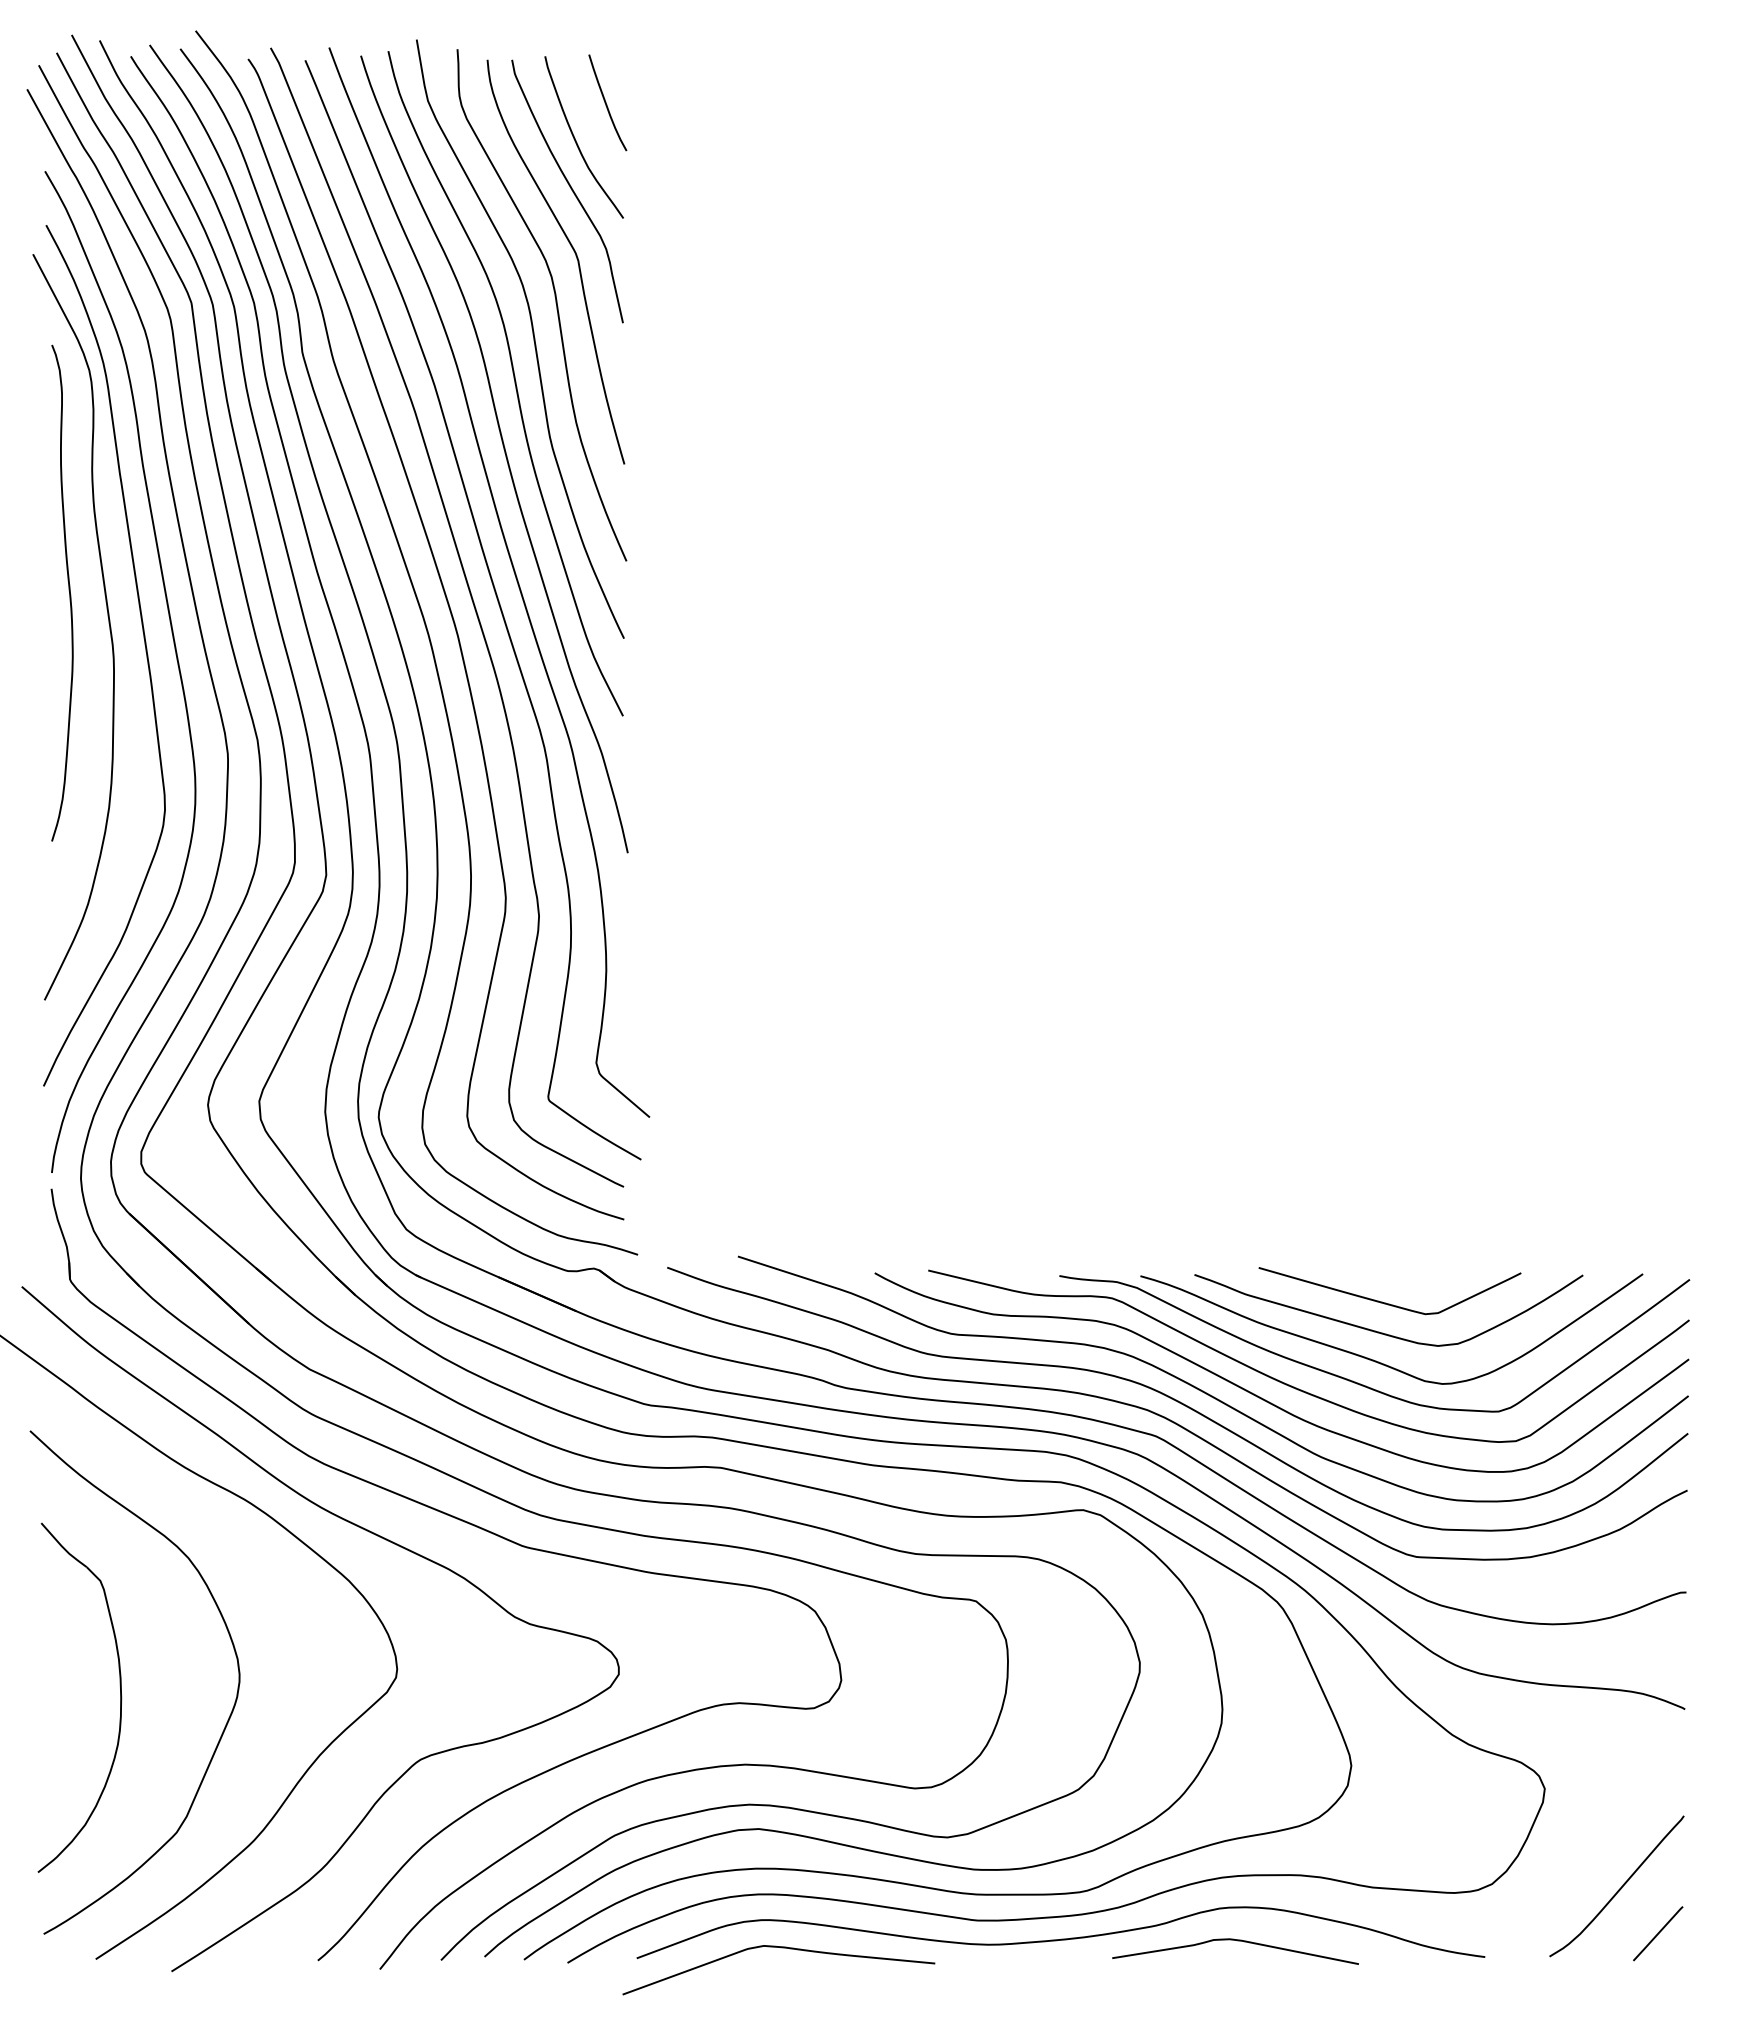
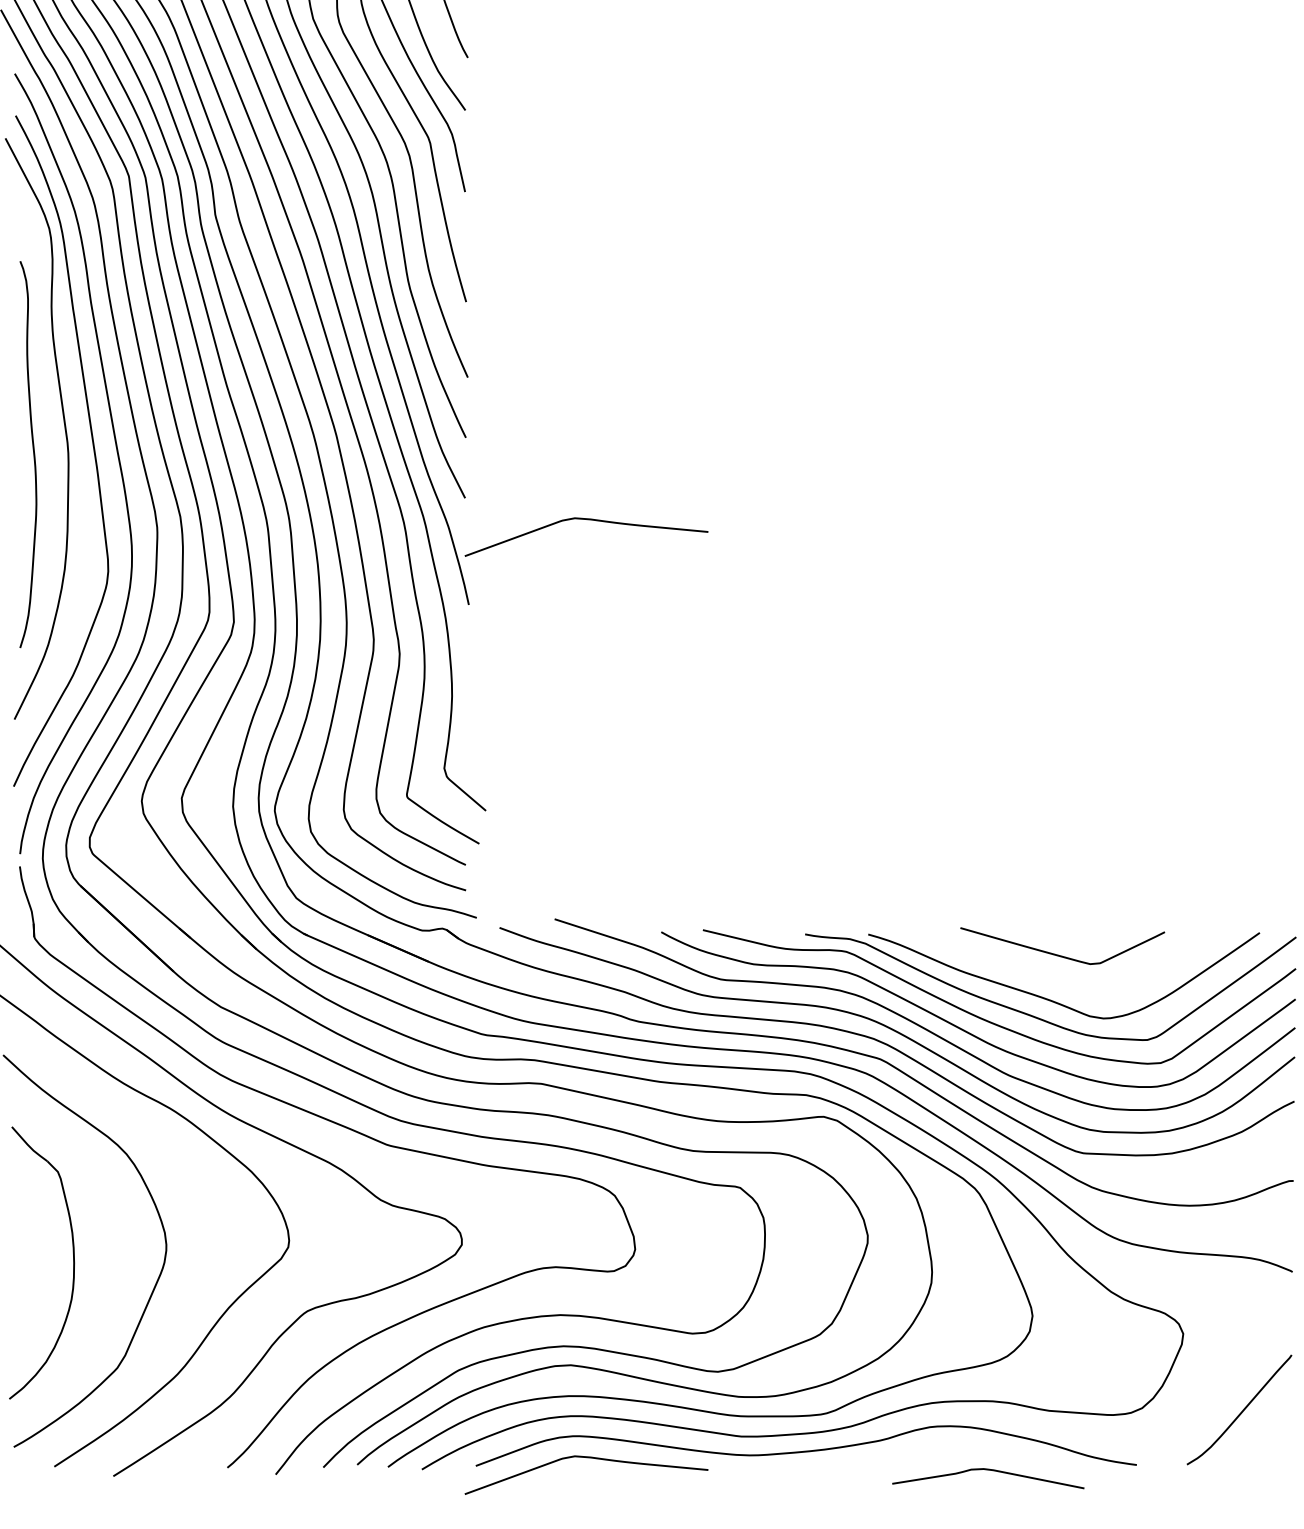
curve: (68, 590) -> (33, 452), moved
curve: (781, 744) -> (588, 520), added
curve: (1382, 1332) -> (1056, 978), removed
line: (1658, 1933) -> (1271, 1446), removed
curve: (1237, 1941) -> (989, 1470), moved

